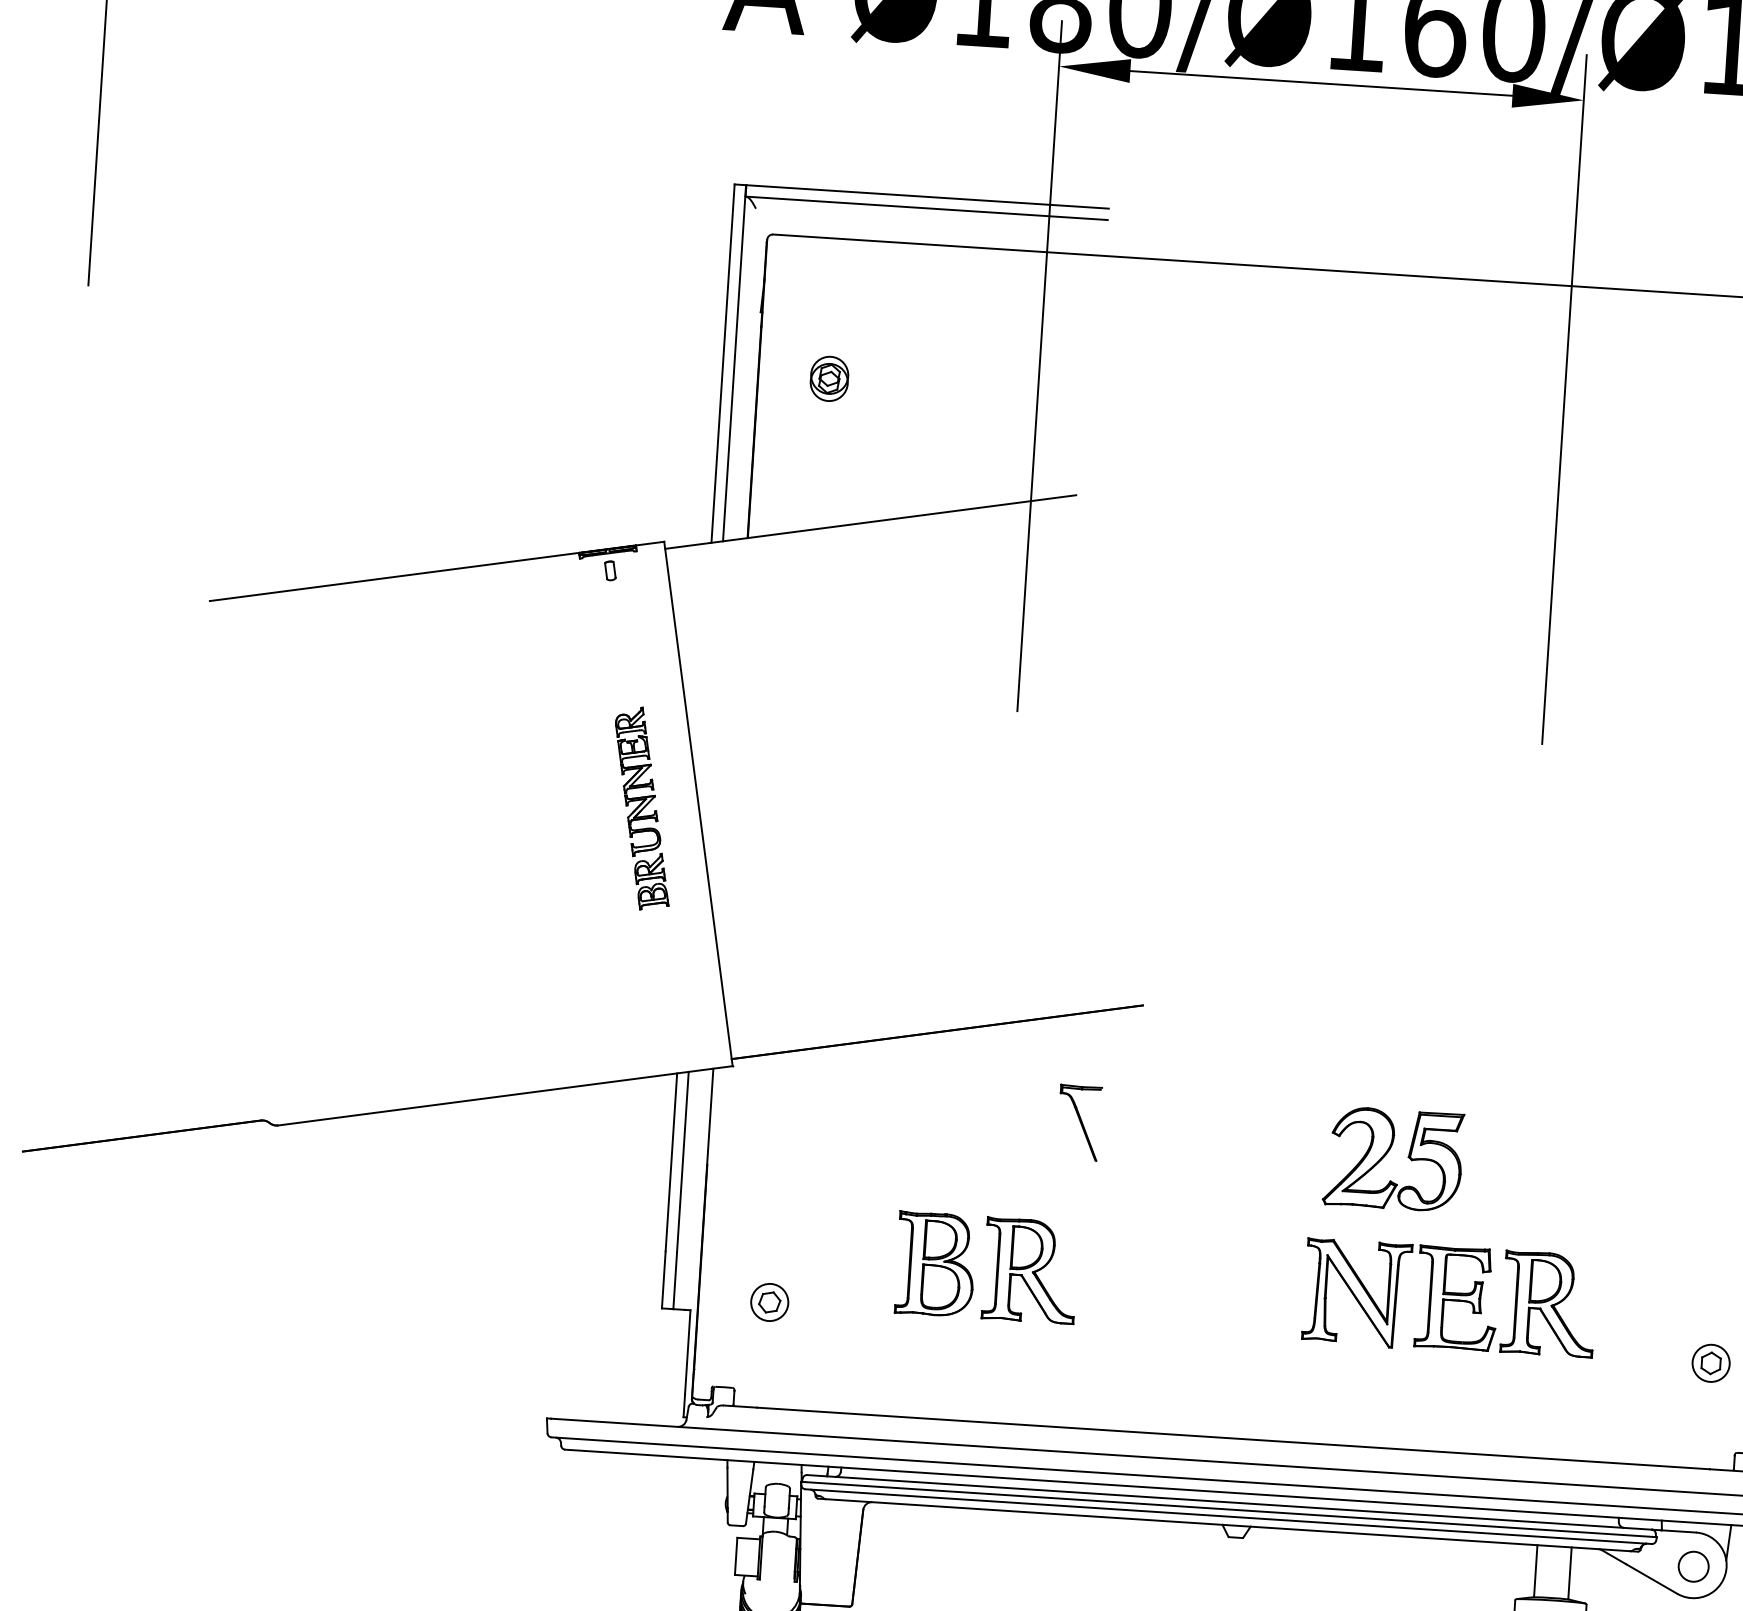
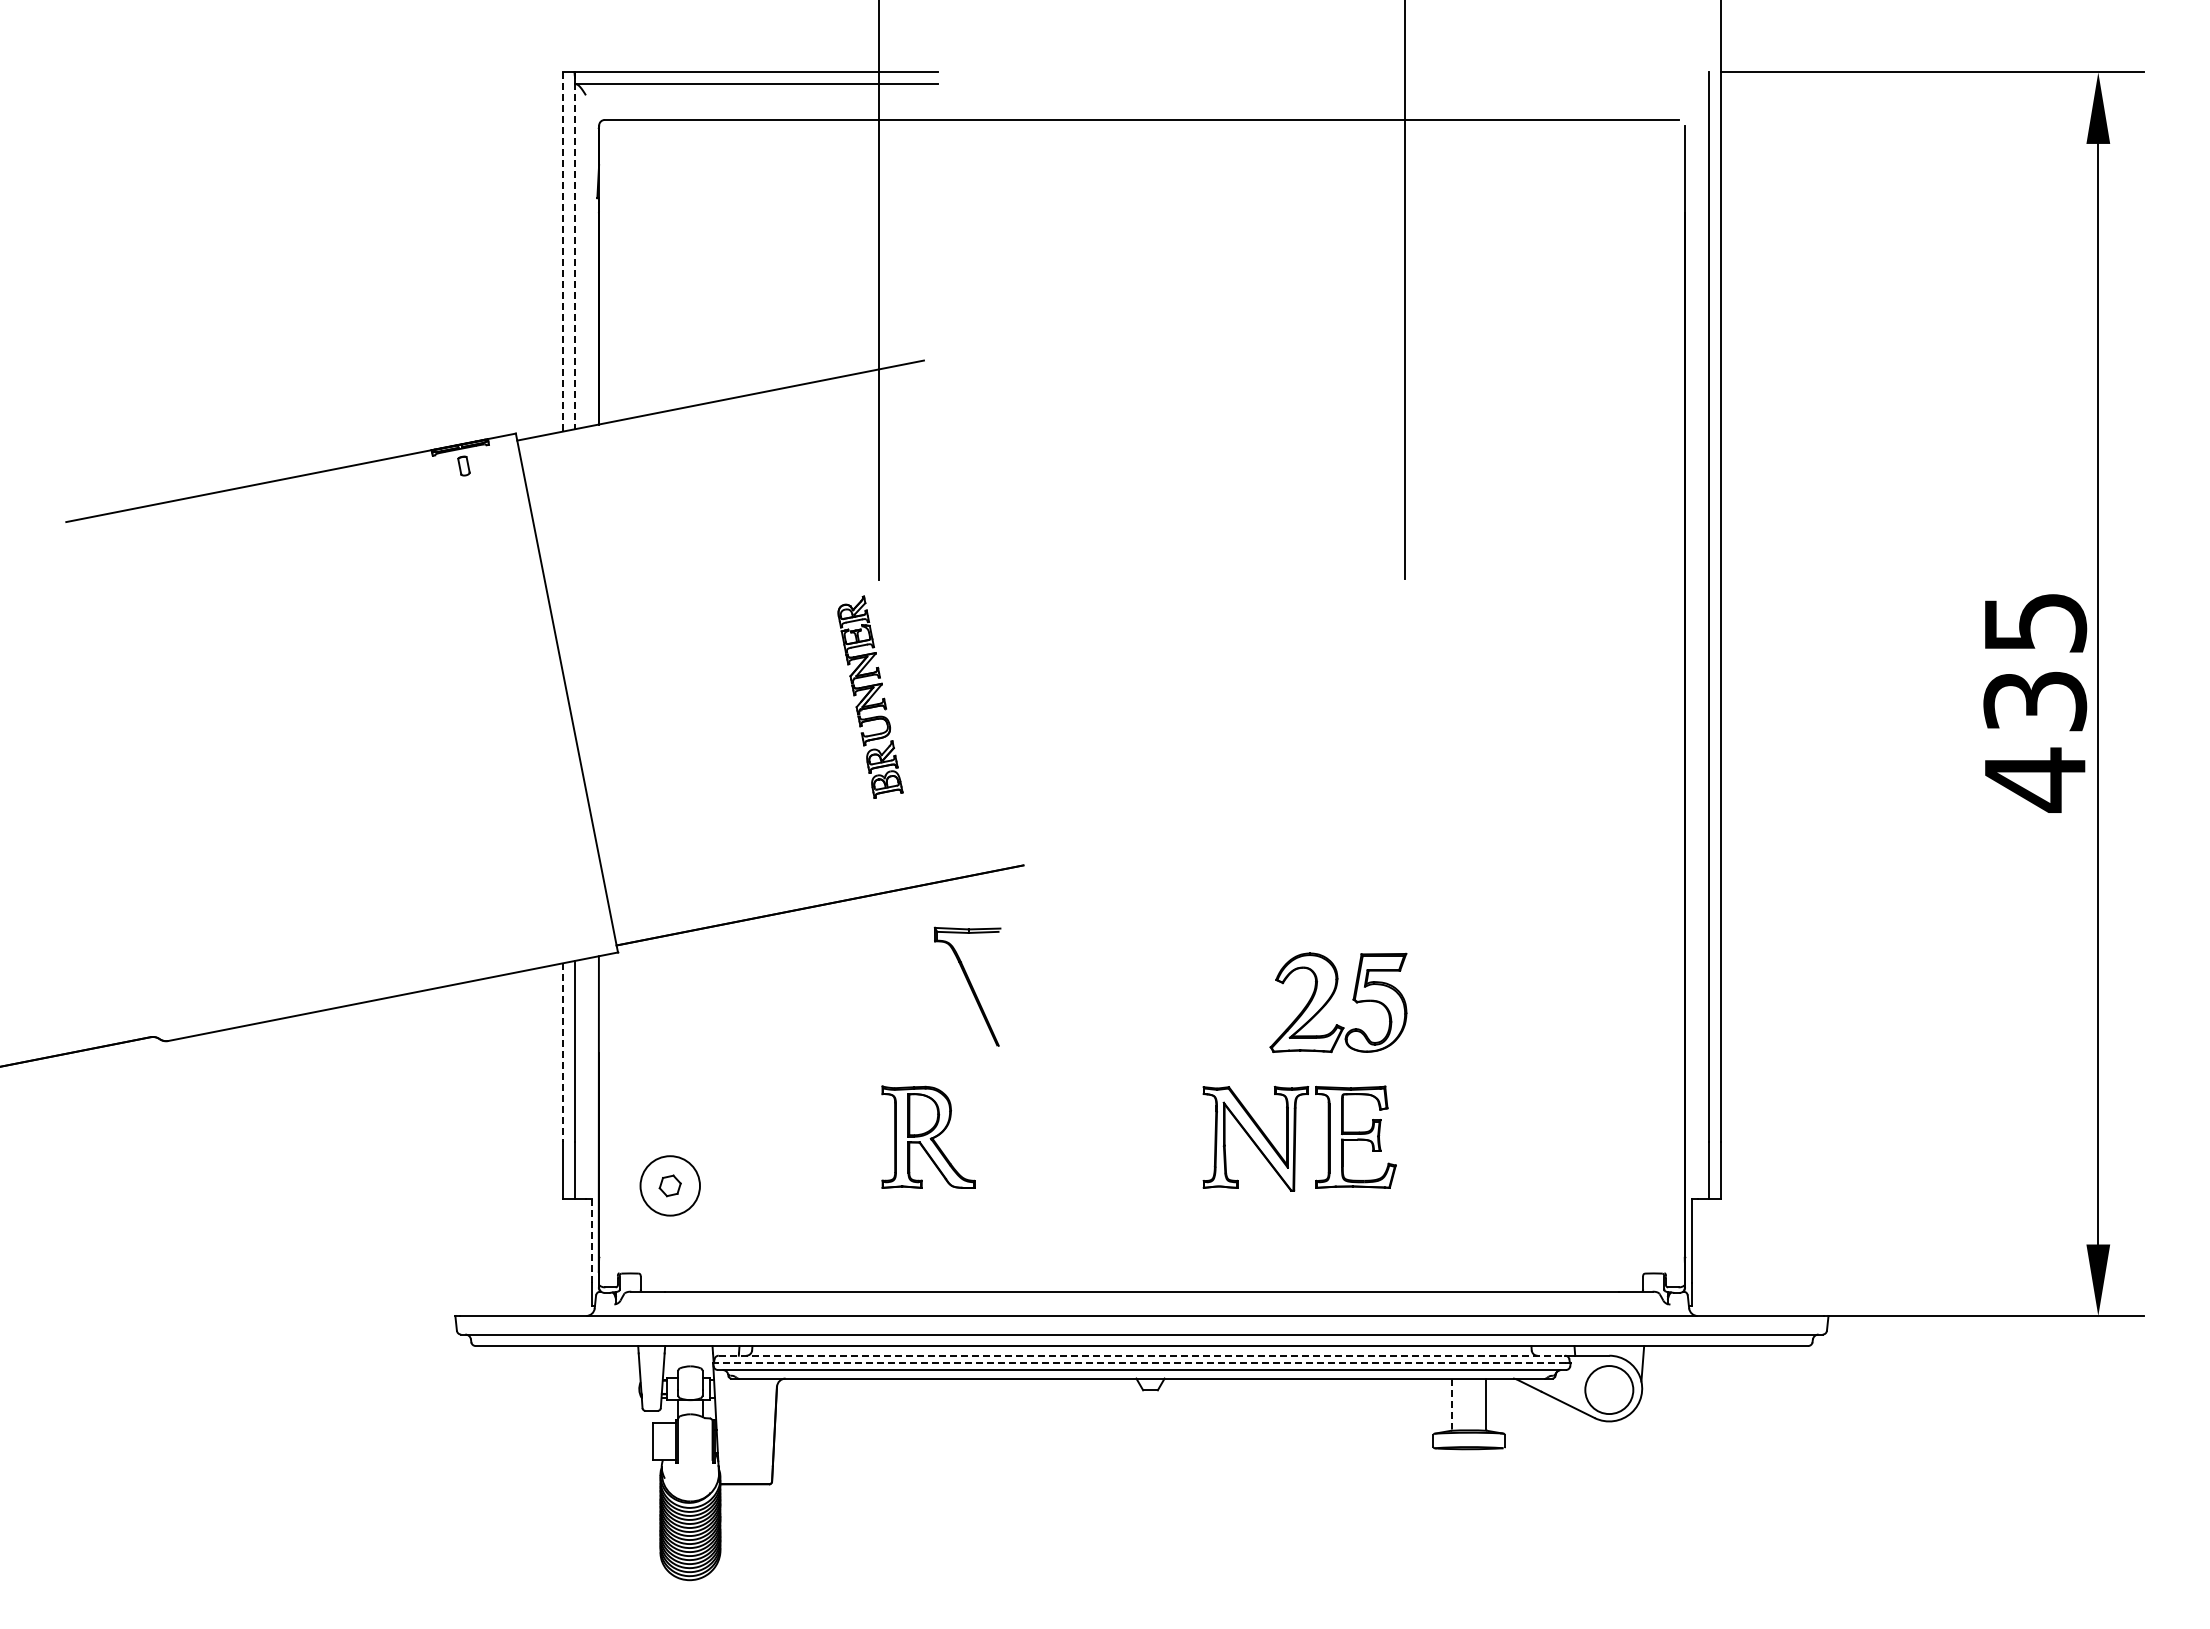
line: (734, 363) -> (574, 251), solid -> dashed
line: (723, 364) -> (563, 252), solid -> dashed
part: (828, 378) -> (669, 260), removed
part: (642, 807) -> (870, 696), moved
part: (1079, 1122) -> (967, 986), size x1.6
part: (1387, 1153) -> (1332, 997), moved
line: (671, 1162) -> (563, 1052), solid -> dashed
part: (934, 1263) -> (832, 1136), removed
circle: (769, 1302) -> (669, 1185), size x1.6
part: (1549, 1303) -> (1448, 1136), removed
line: (687, 1352) -> (591, 1241), solid -> dashed
part: (1711, 1362) -> (1613, 1185), removed
line: (1230, 1502) -> (1142, 1355), solid -> dashed
line: (1228, 1509) -> (1141, 1362), solid -> dashed
circle: (1693, 1567) -> (1609, 1390), size x1.6
line: (1535, 1571) -> (1451, 1404), solid -> dashed

